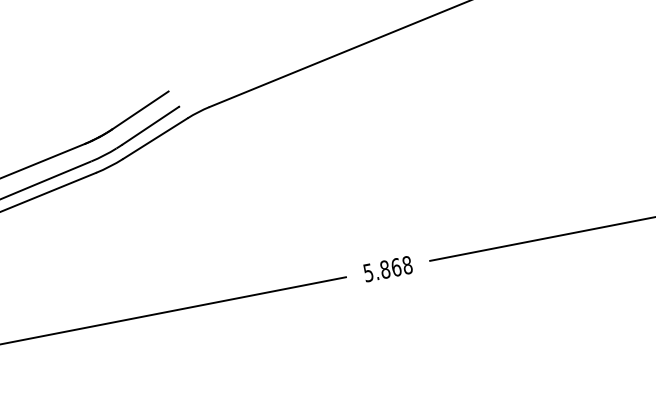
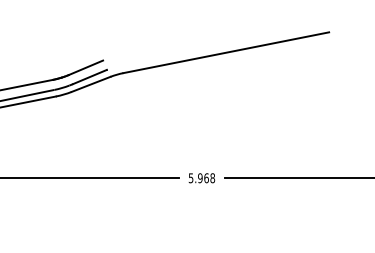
text: (385, 269) -> (200, 178), 5.868 -> 5.968

